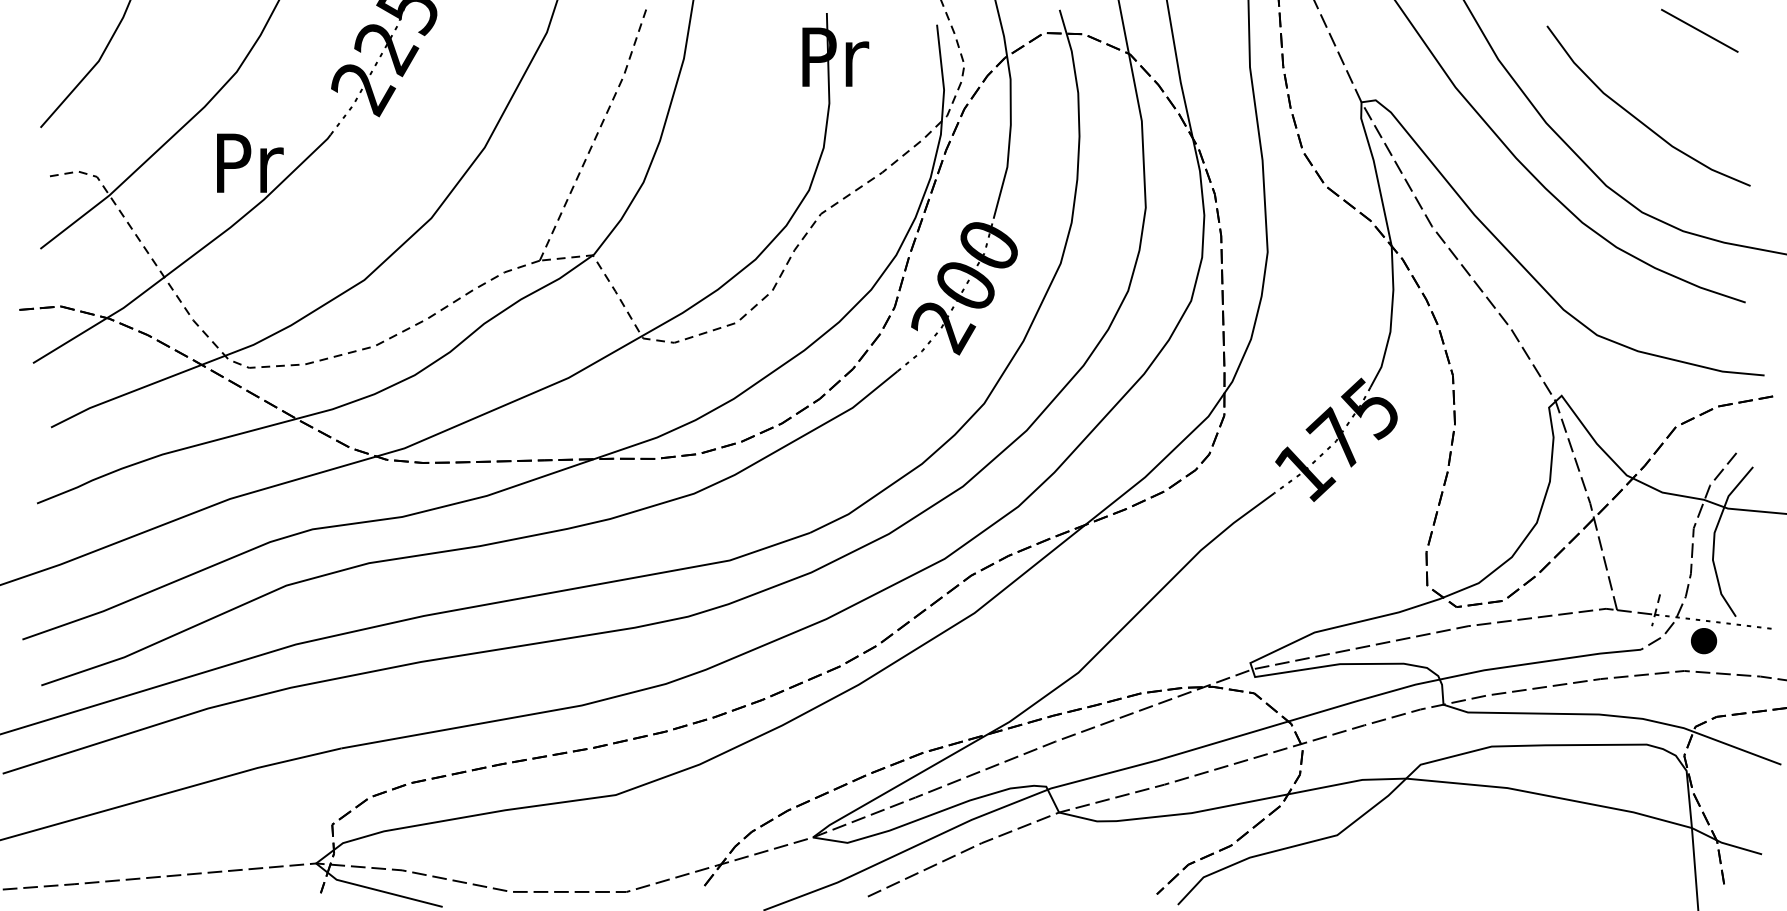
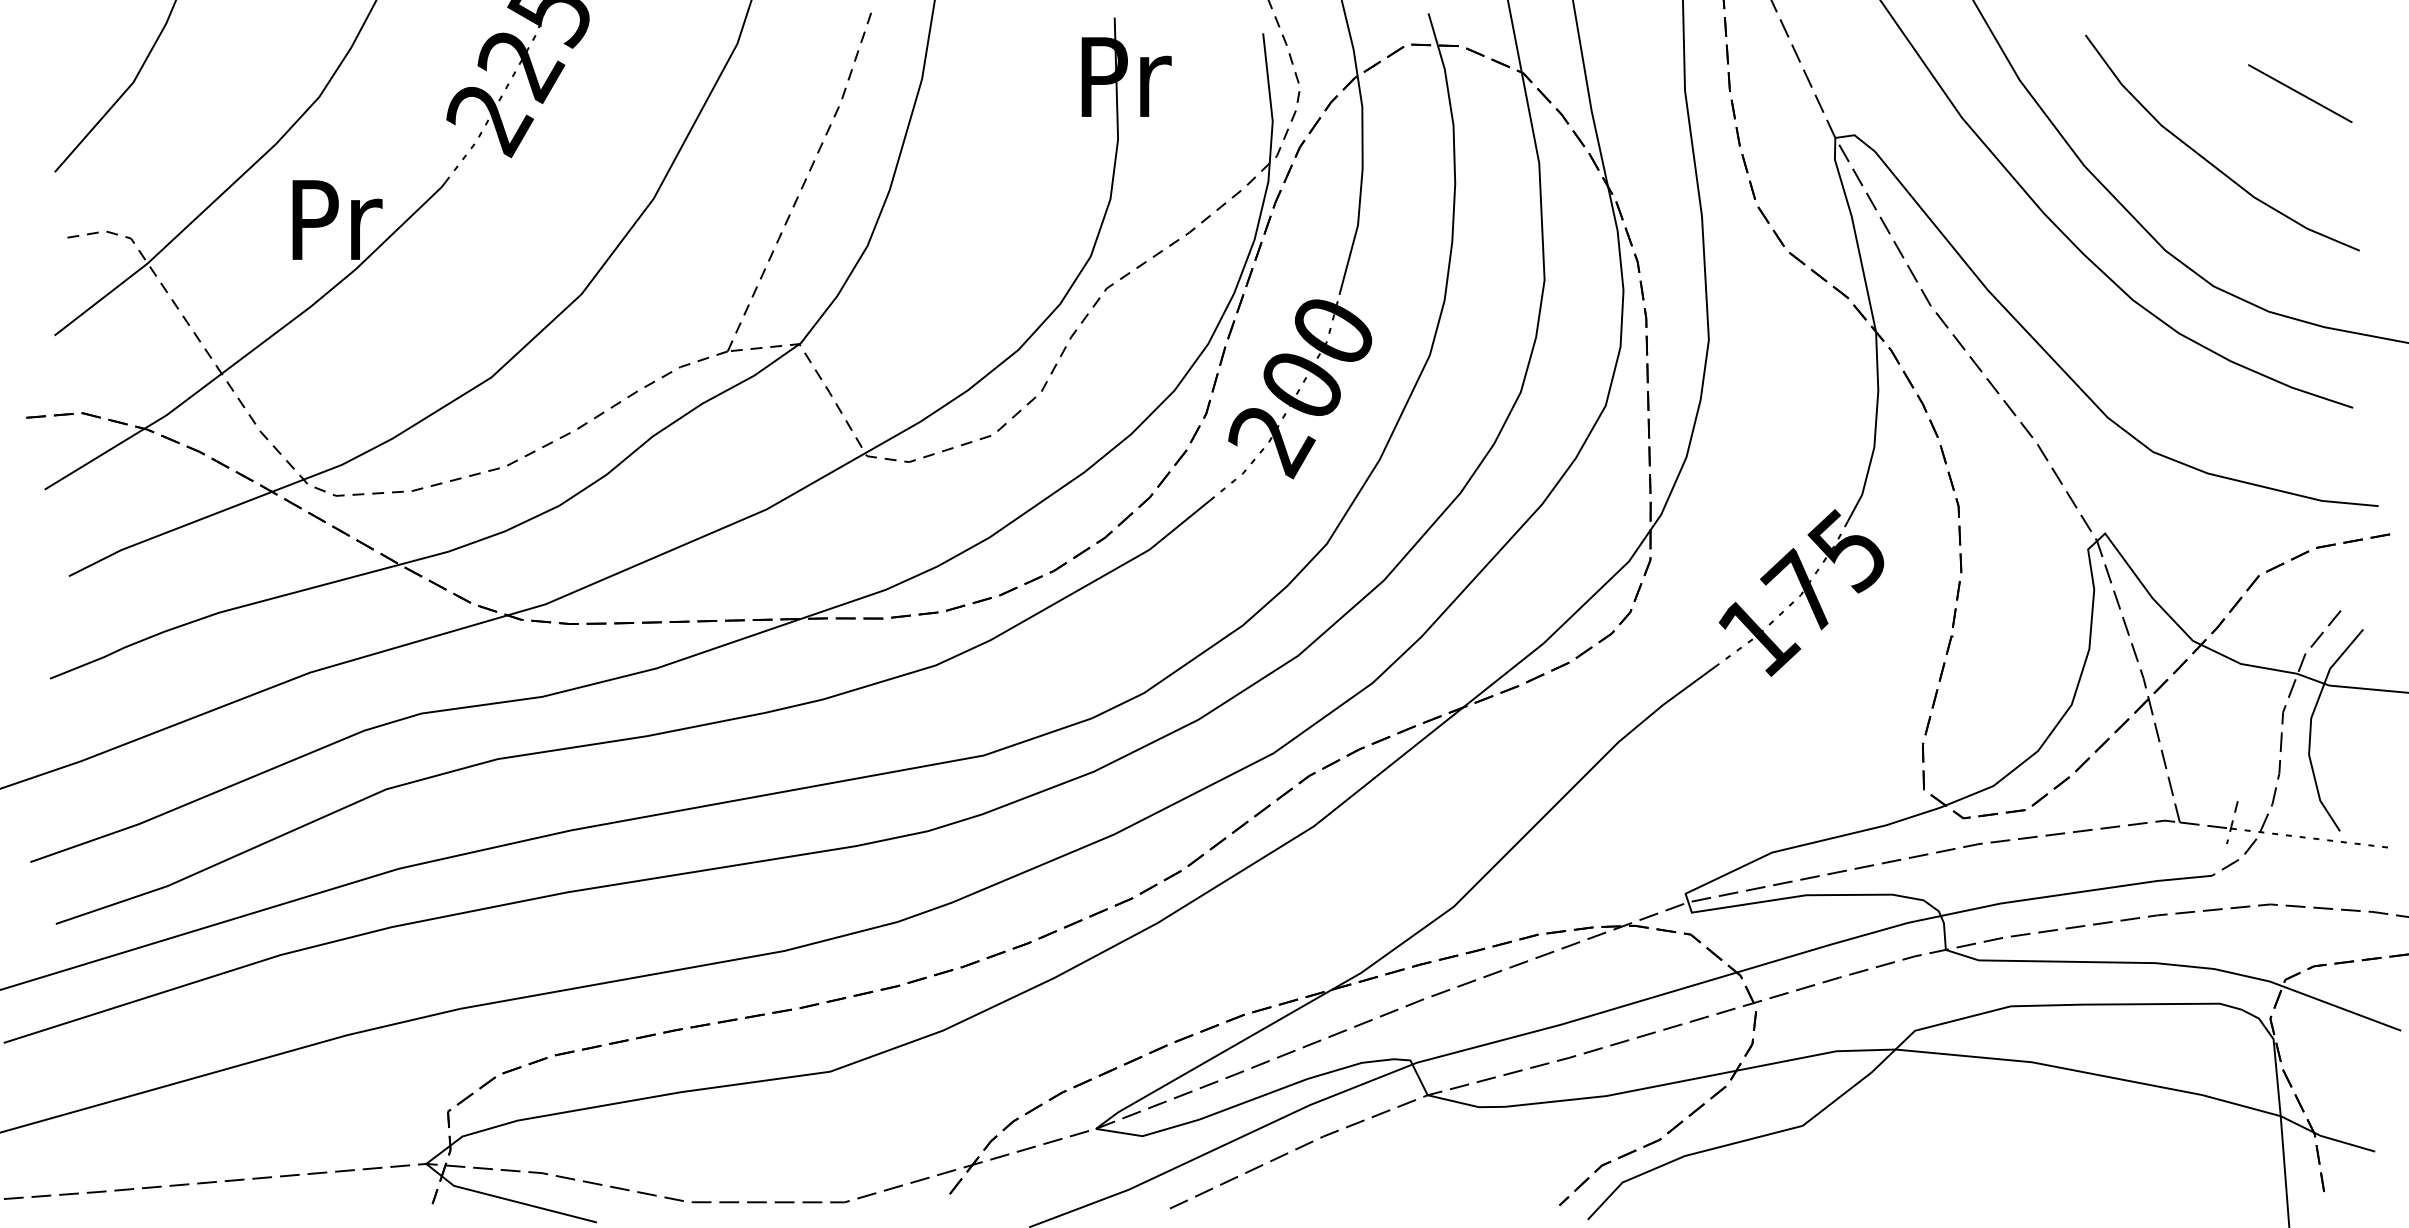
line: (1699, 30) -> (2300, 93), moved
part: (1703, 640) -> (2296, 863), removed

